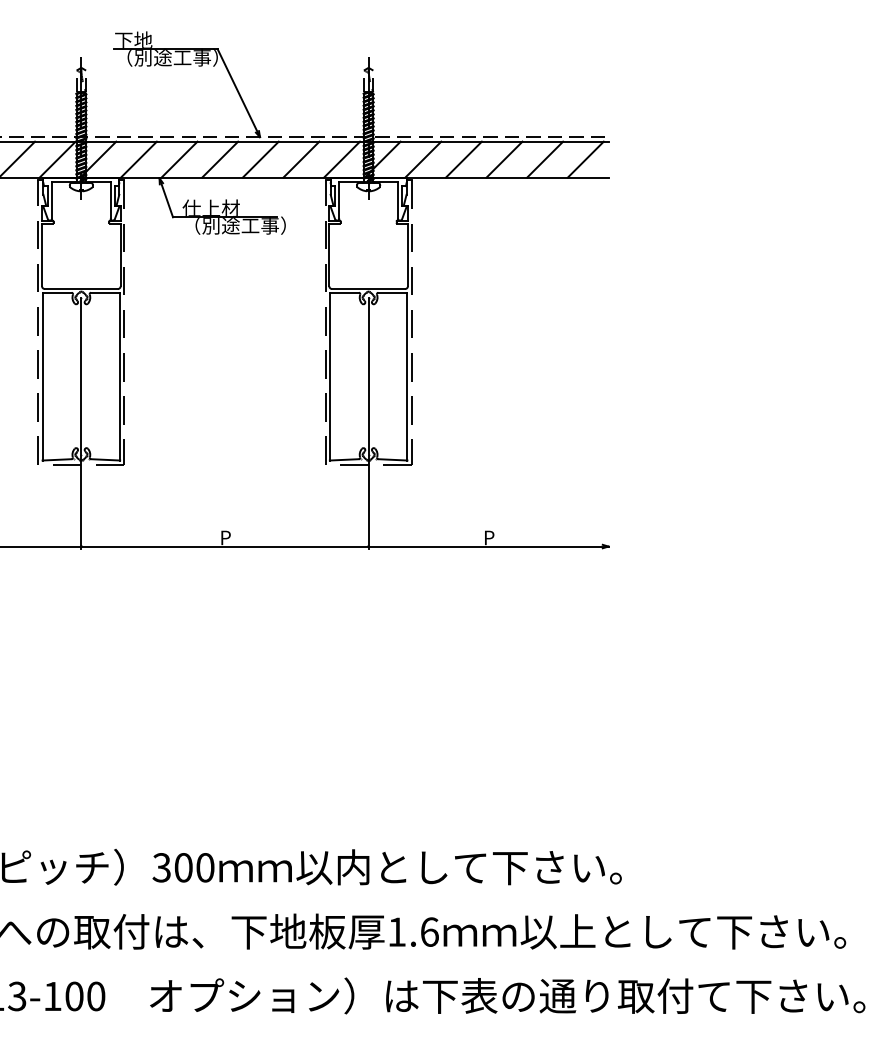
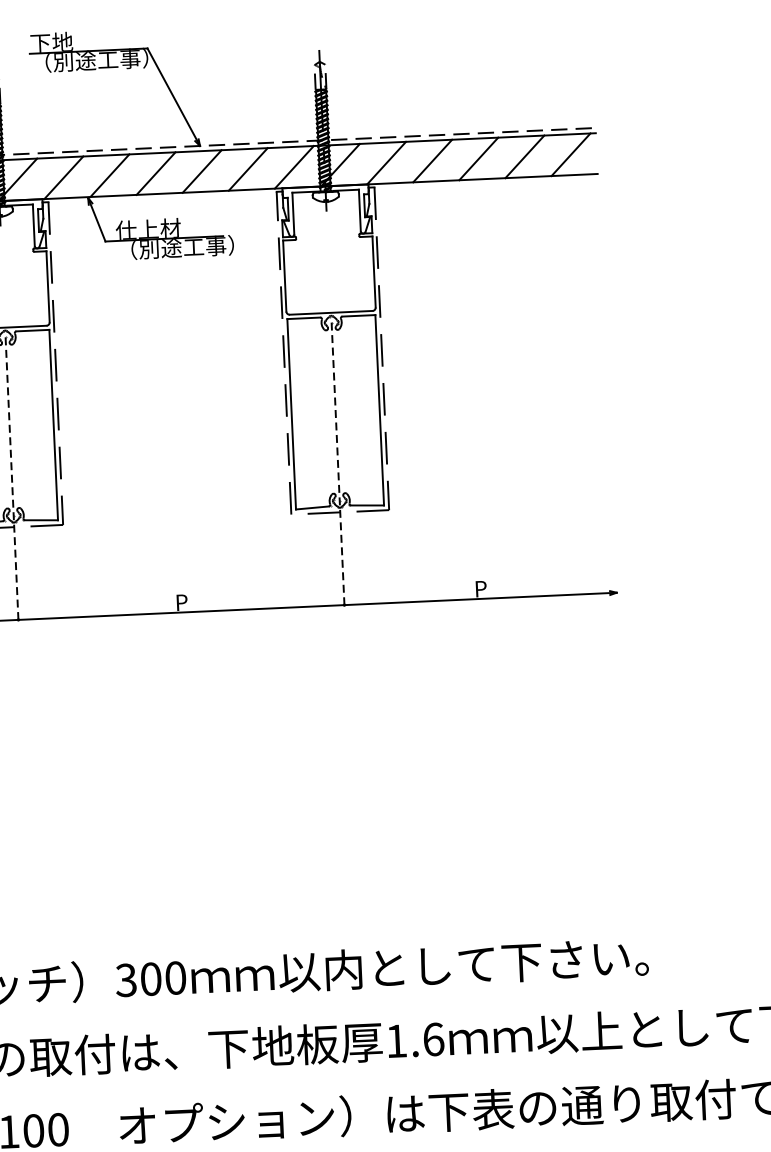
line: (81, 423) -> (12, 480), solid -> dashed
line: (368, 423) -> (337, 465), solid -> dashed

